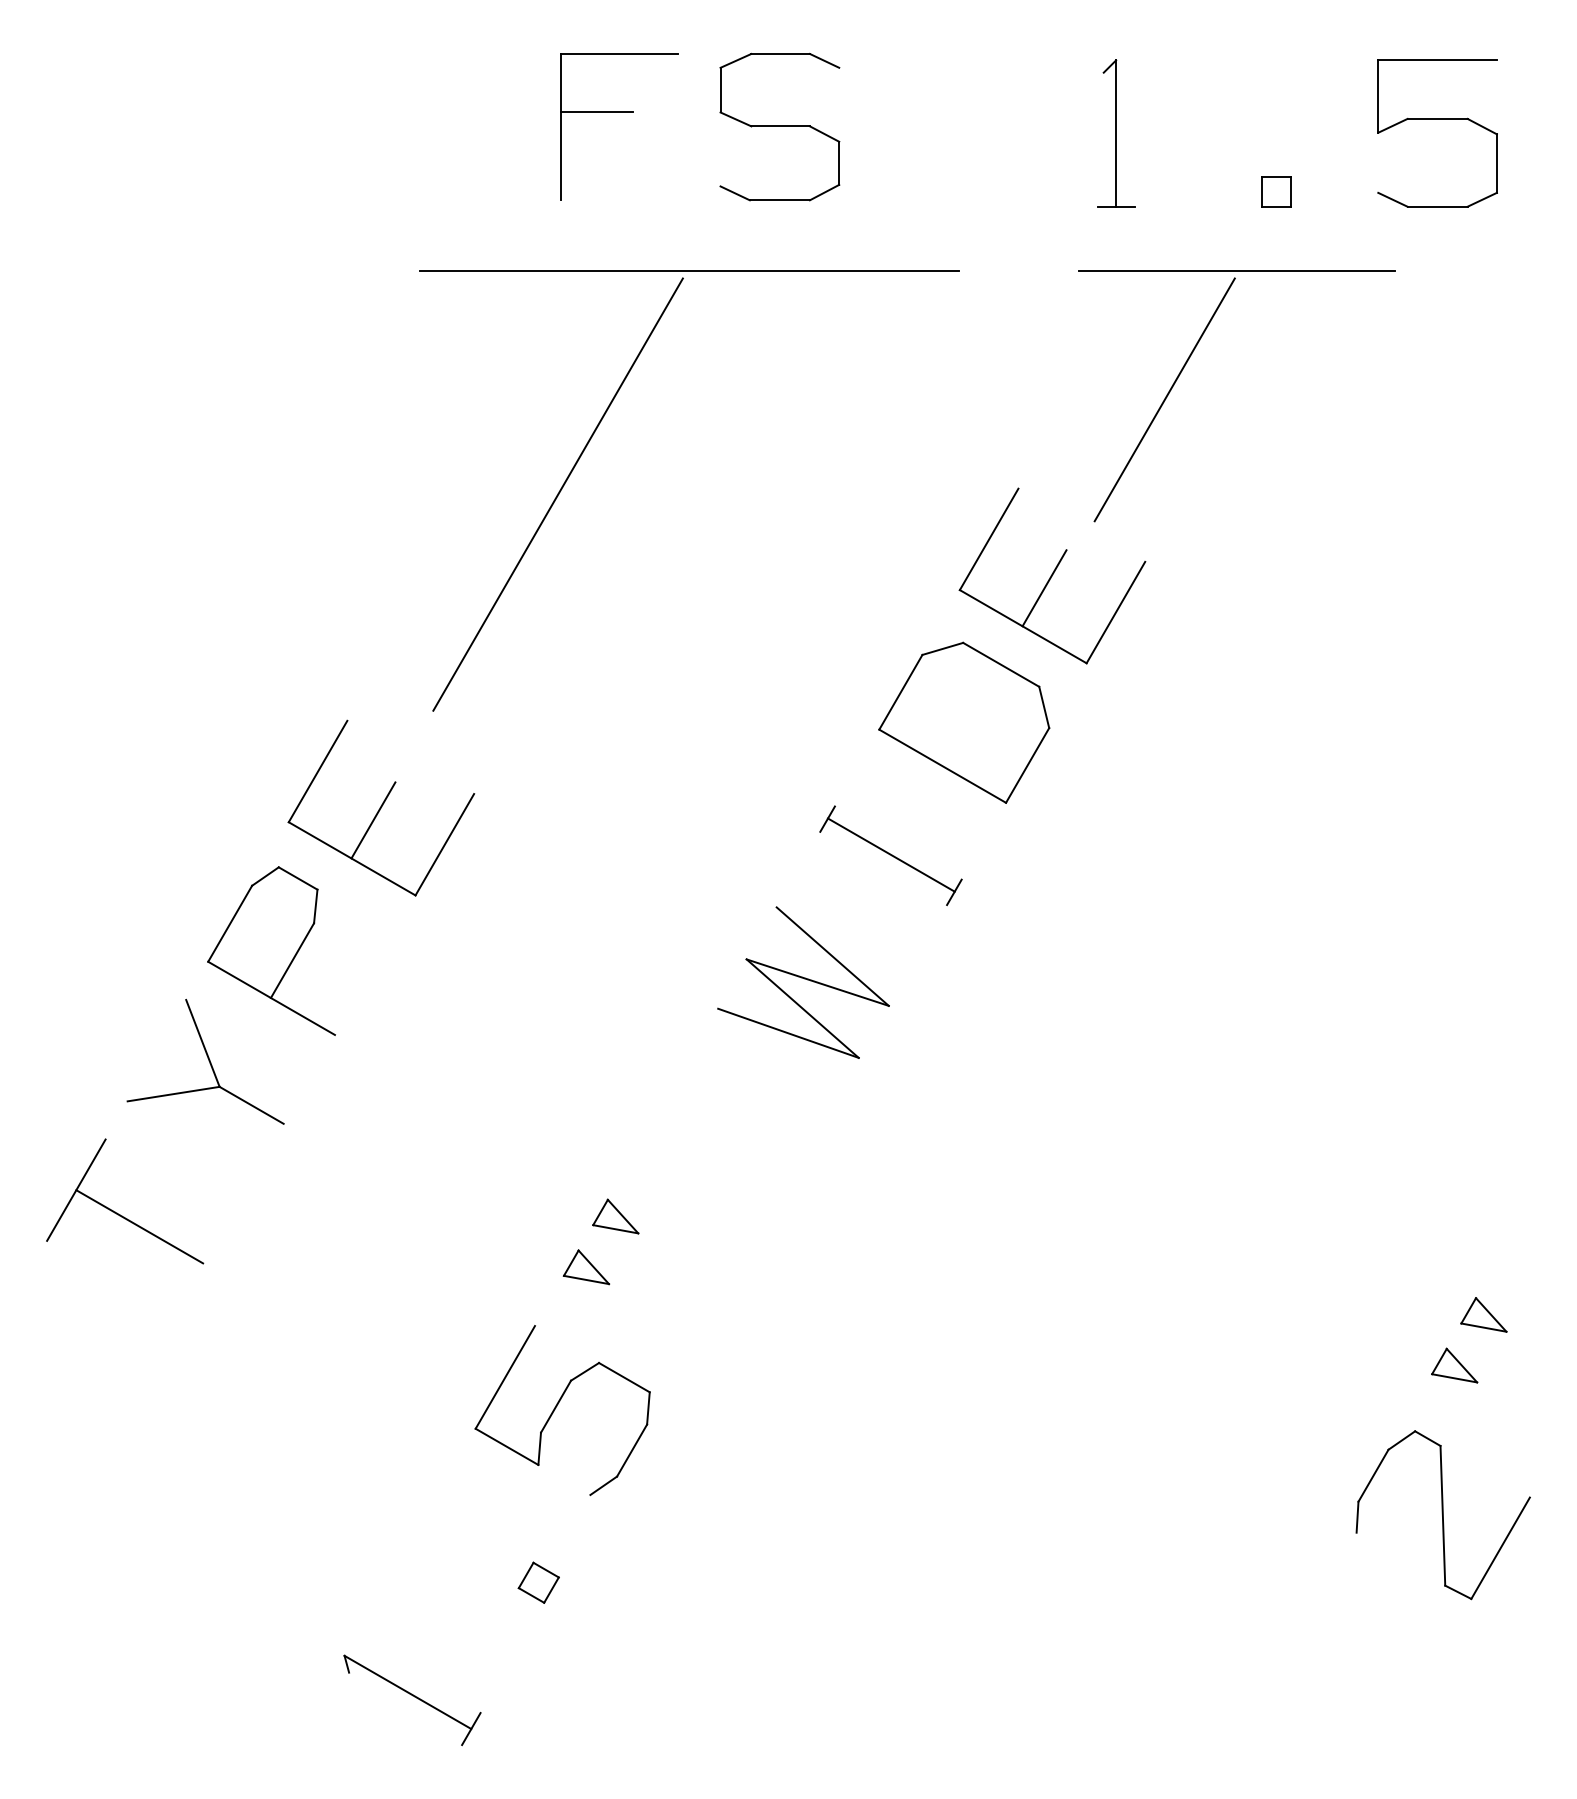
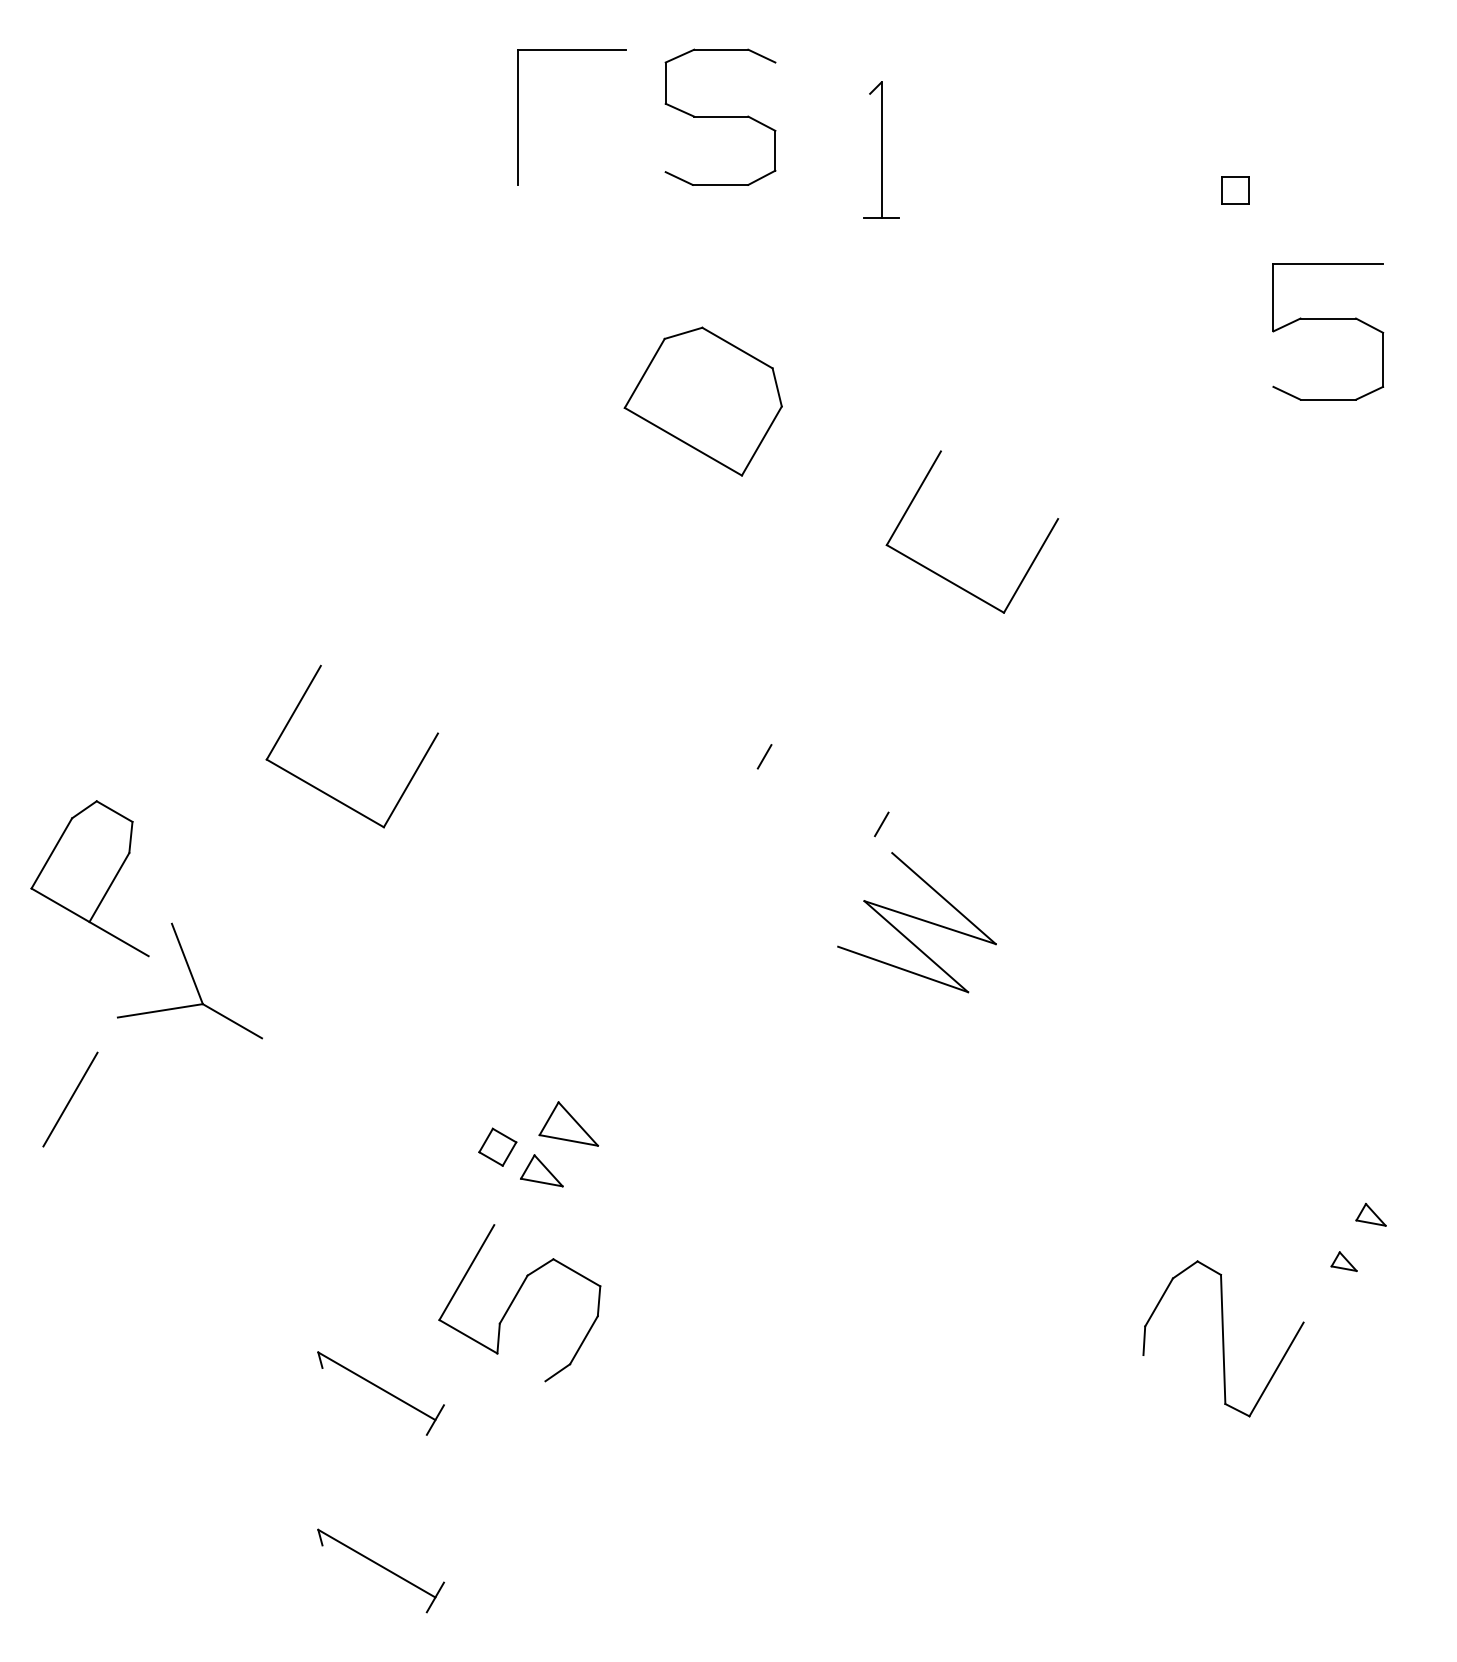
line: (596, 112) -> (551, 103), removed
part: (1437, 119) -> (1328, 319), moved
part: (1116, 133) -> (881, 150), moved
part: (1276, 191) -> (1235, 189), moved
line: (688, 271) -> (636, 250), removed
line: (1237, 271) -> (1143, 250), removed
line: (1164, 399) -> (1075, 369), removed
line: (557, 494) -> (515, 456), removed
line: (1044, 588) -> (965, 543), removed
part: (964, 722) -> (703, 401), moved
line: (373, 820) -> (345, 758), removed
line: (891, 854) -> (823, 789), removed
part: (271, 950) -> (90, 878), moved
part: (803, 982) -> (916, 922), moved
part: (615, 1216) -> (568, 1123), size x1.4
line: (139, 1226) -> (128, 1133), removed
part: (1483, 1314) -> (1370, 1214), size x0.7
part: (1454, 1365) -> (1343, 1261), size x0.6
part: (412, 1508) -> (381, 1393), added
part: (1442, 1515) -> (1222, 1339), moved
part: (538, 1582) -> (497, 1147), moved

